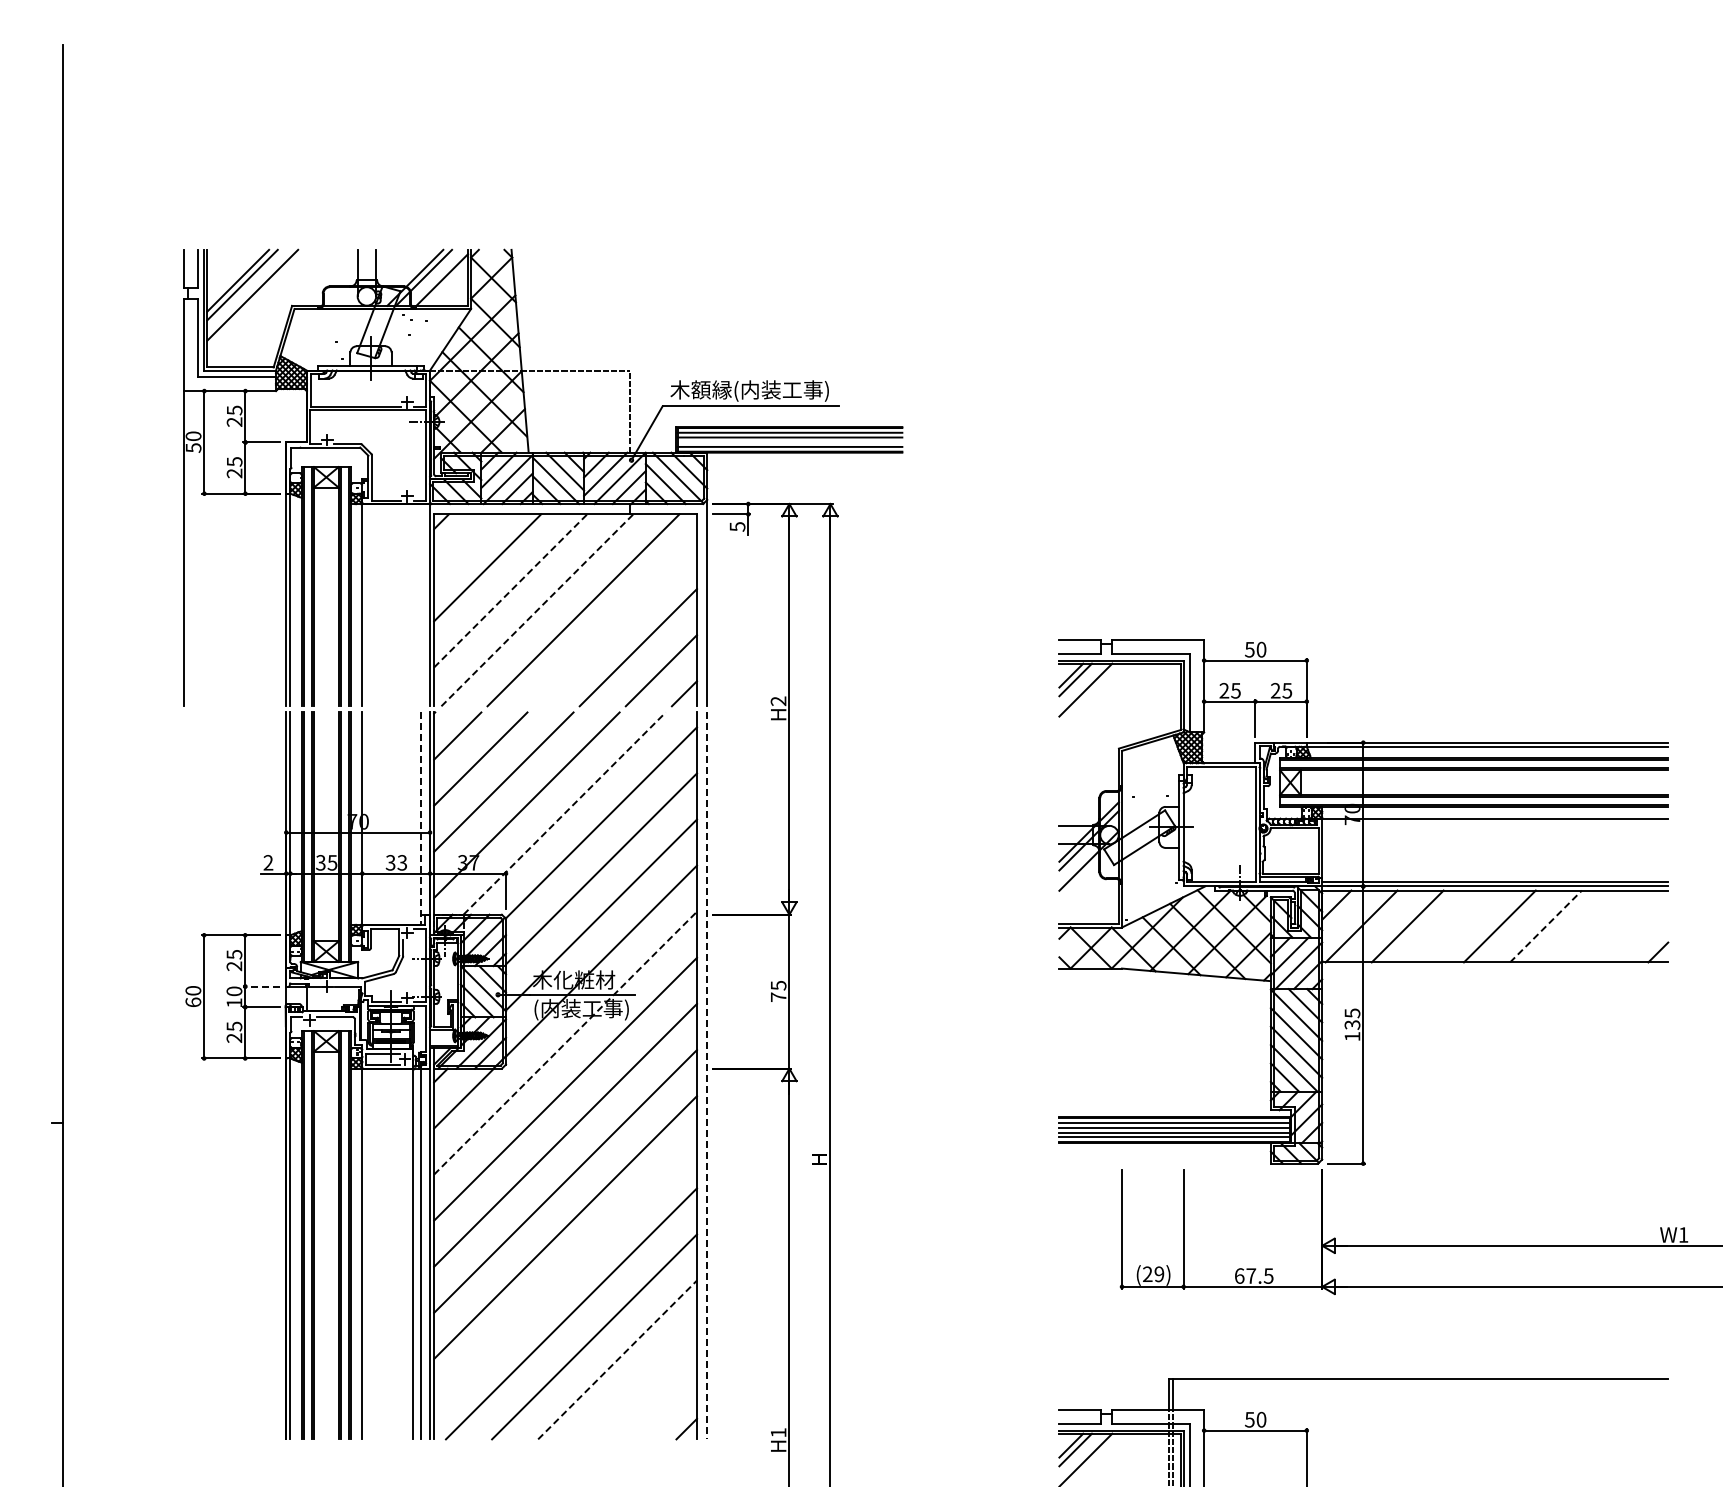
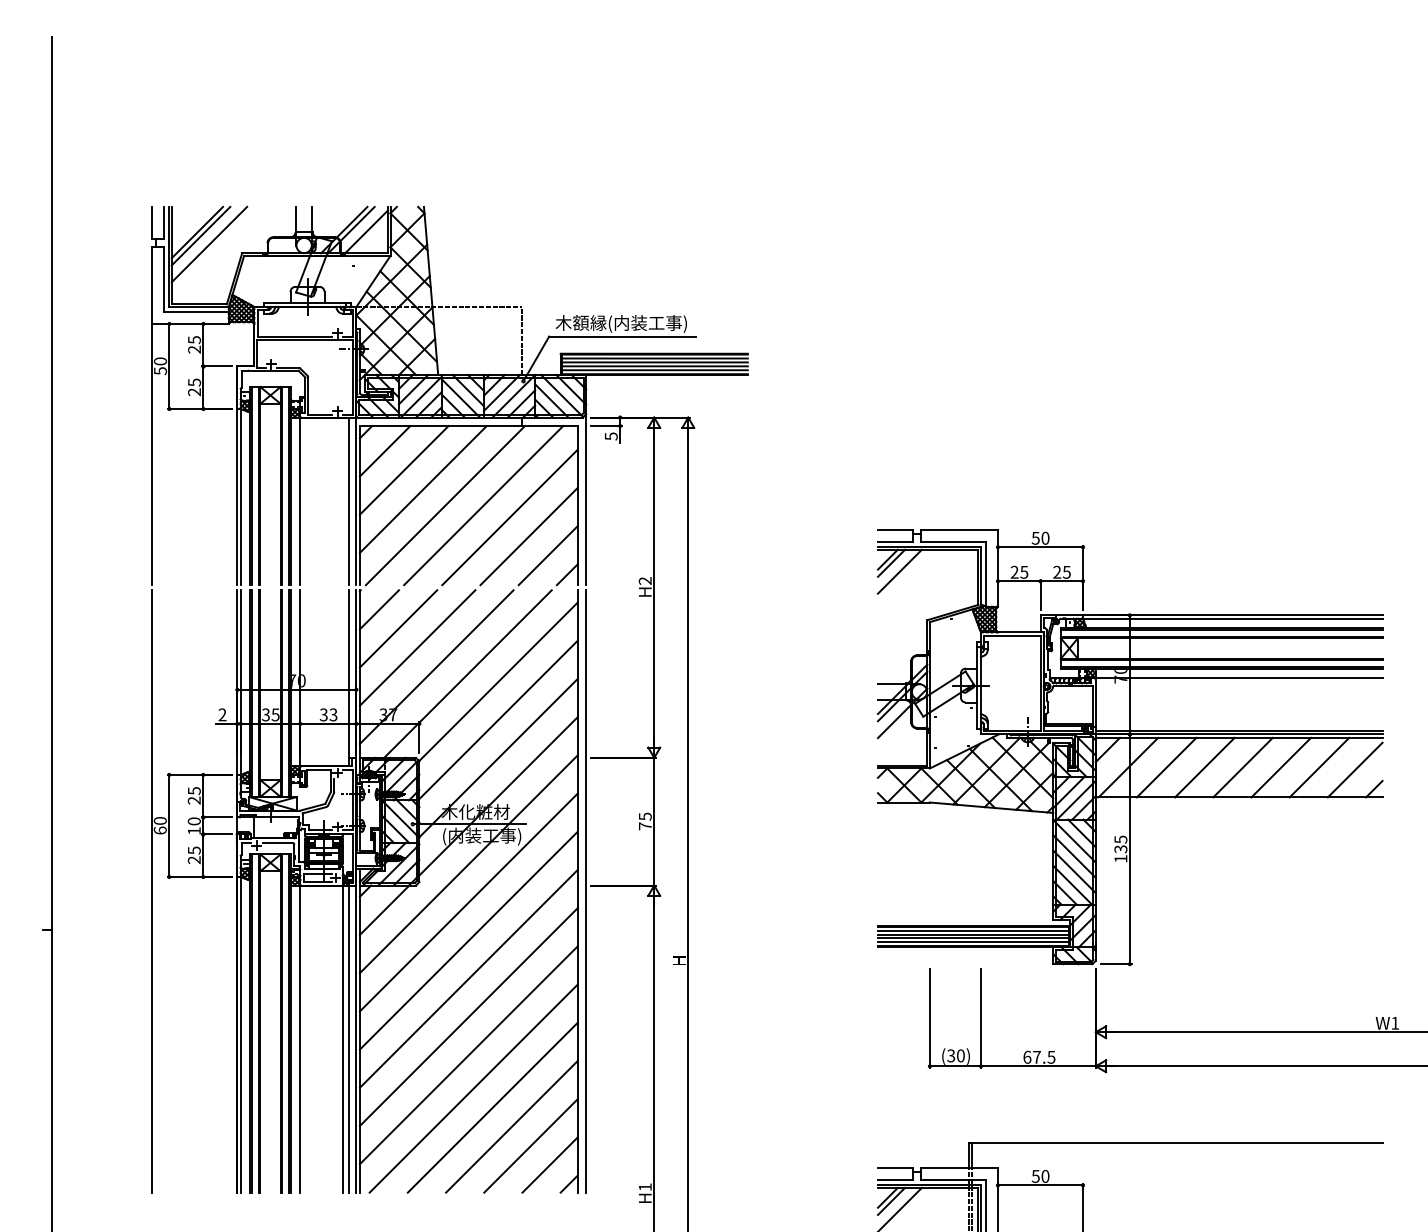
line: (789, 442) -> (654, 366), added
line: (464, 544) -> (385, 451), added
line: (511, 590) -> (423, 489), dashed -> solid
line: (421, 605) -> (349, 501), added
line: (537, 610) -> (445, 505), dashed -> solid
line: (615, 624) -> (510, 517), added
line: (564, 813) -> (467, 674), dashed -> solid
line: (421, 819) -> (349, 678), dashed -> solid
line: (1453, 926) -> (1204, 767), added
line: (1546, 926) -> (1281, 767), dashed -> solid
line: (1592, 926) -> (1319, 767), added
line: (1635, 929) -> (1355, 770), added
line: (261, 986) -> (216, 817), dashed -> solid
line: (565, 1043) -> (468, 864), dashed -> solid
line: (183, 1075) -> (152, 891), added
line: (707, 1076) -> (586, 891), dashed -> solid
line: (565, 1273) -> (468, 1055), added
text: (1153, 1274) -> (955, 1056), (29) -> (30)
line: (617, 1359) -> (511, 1126), dashed -> solid
line: (640, 1382) -> (530, 1145), added
line: (663, 1405) -> (549, 1164), added

